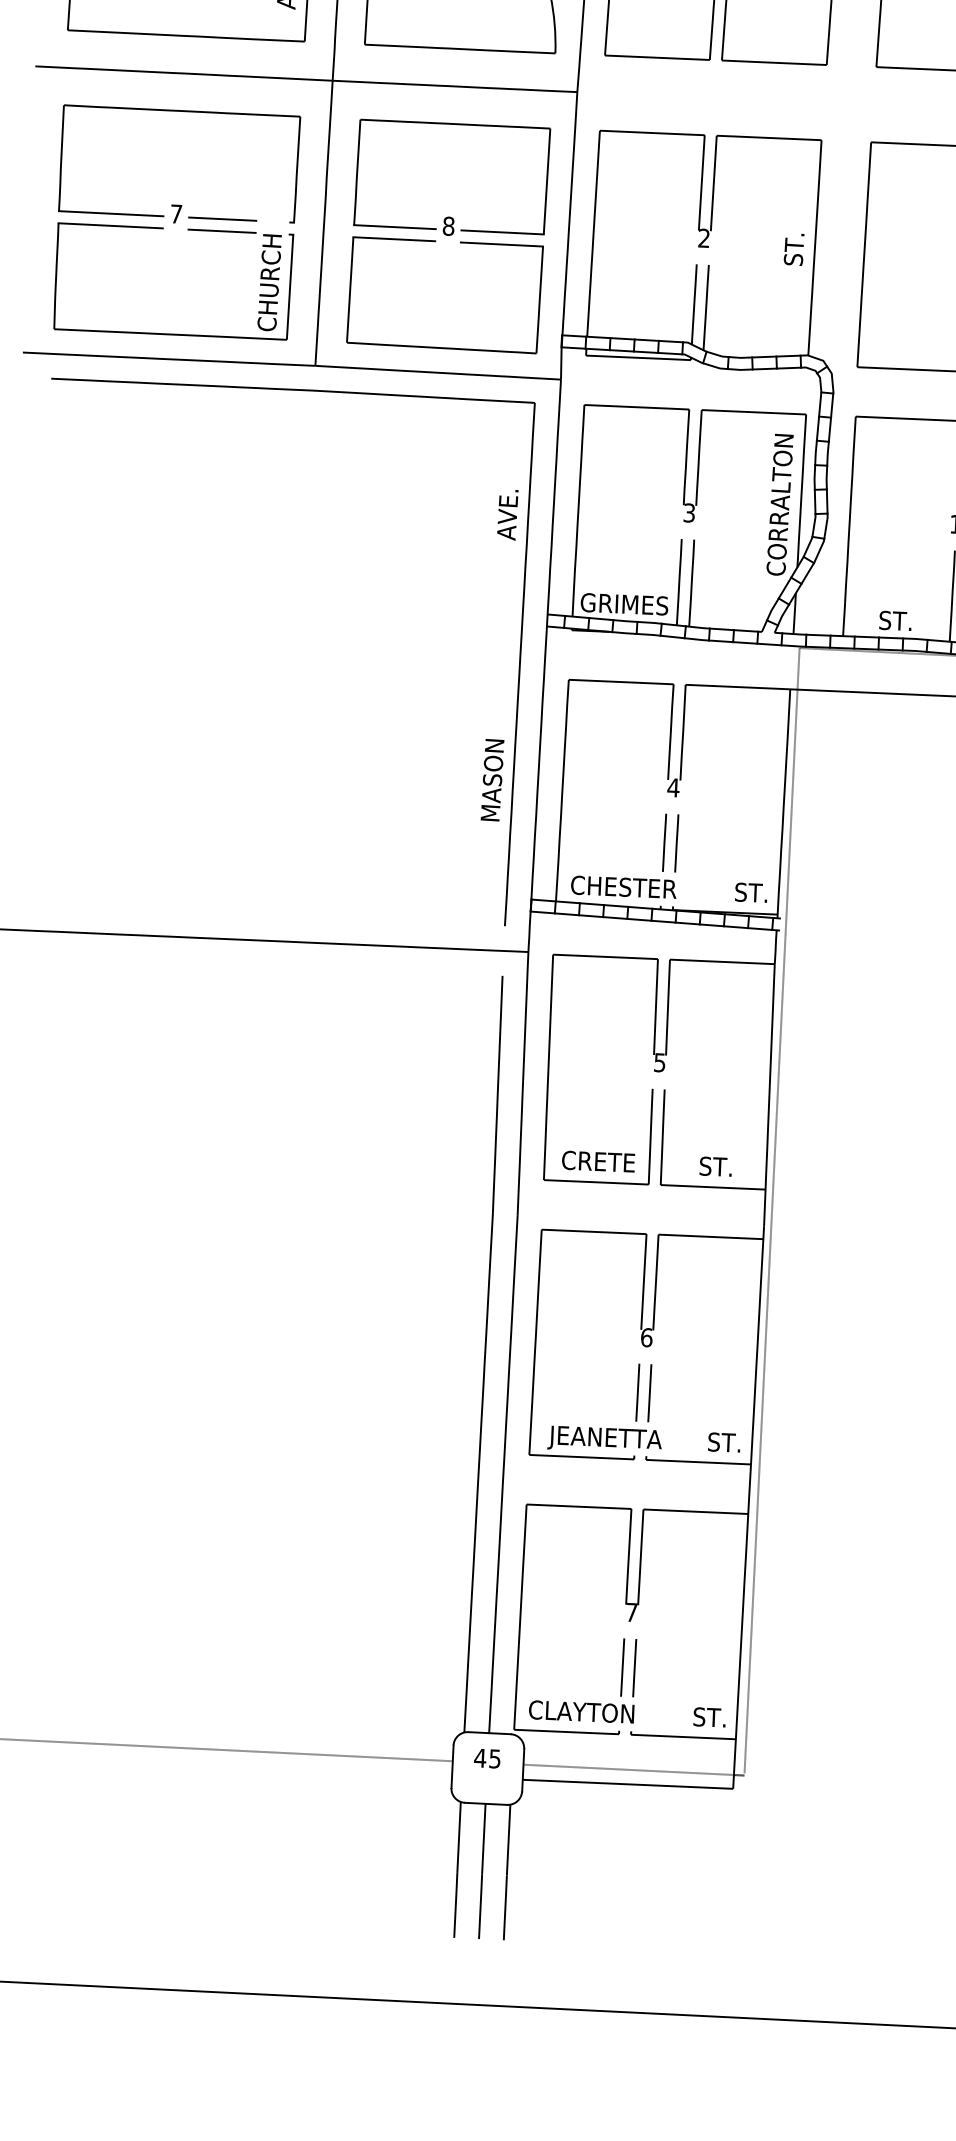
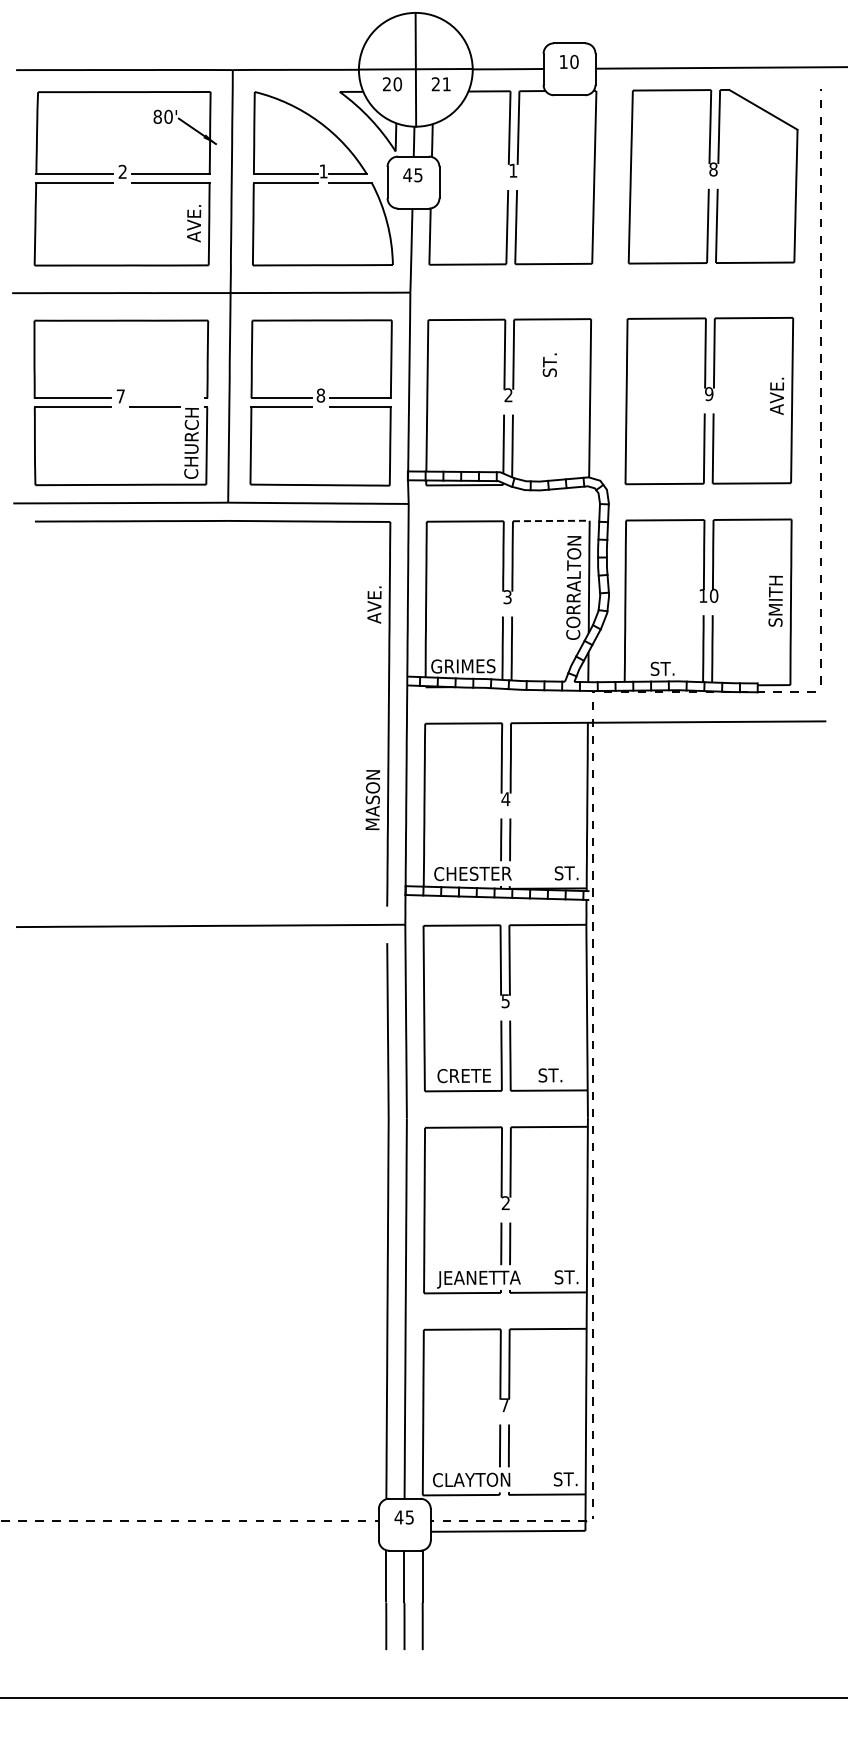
line: (222, 219) -> (154, 398), removed
text: (793, 248) -> (549, 364), moved
line: (752, 411) -> (550, 520), solid -> dashed
text: (646, 1338) -> (505, 1203), 6 -> 2

